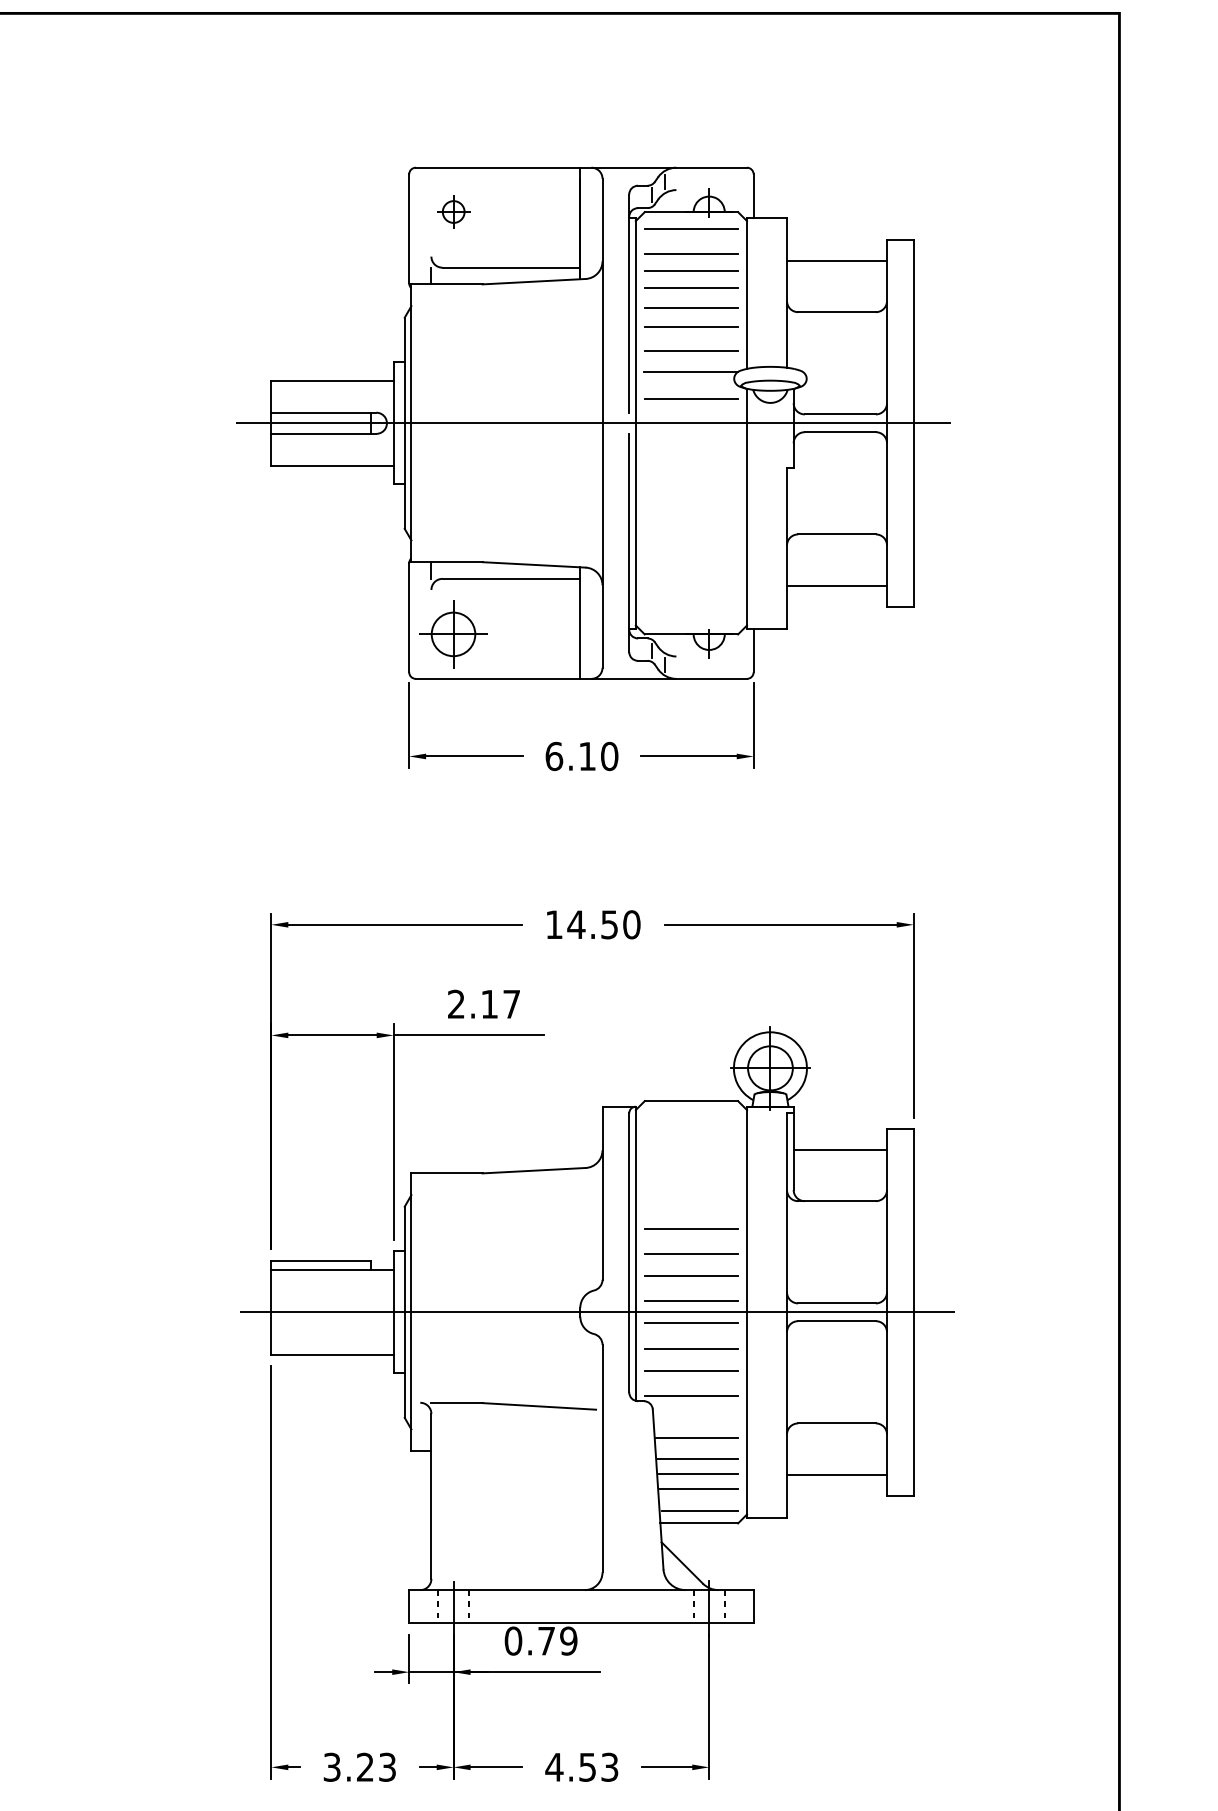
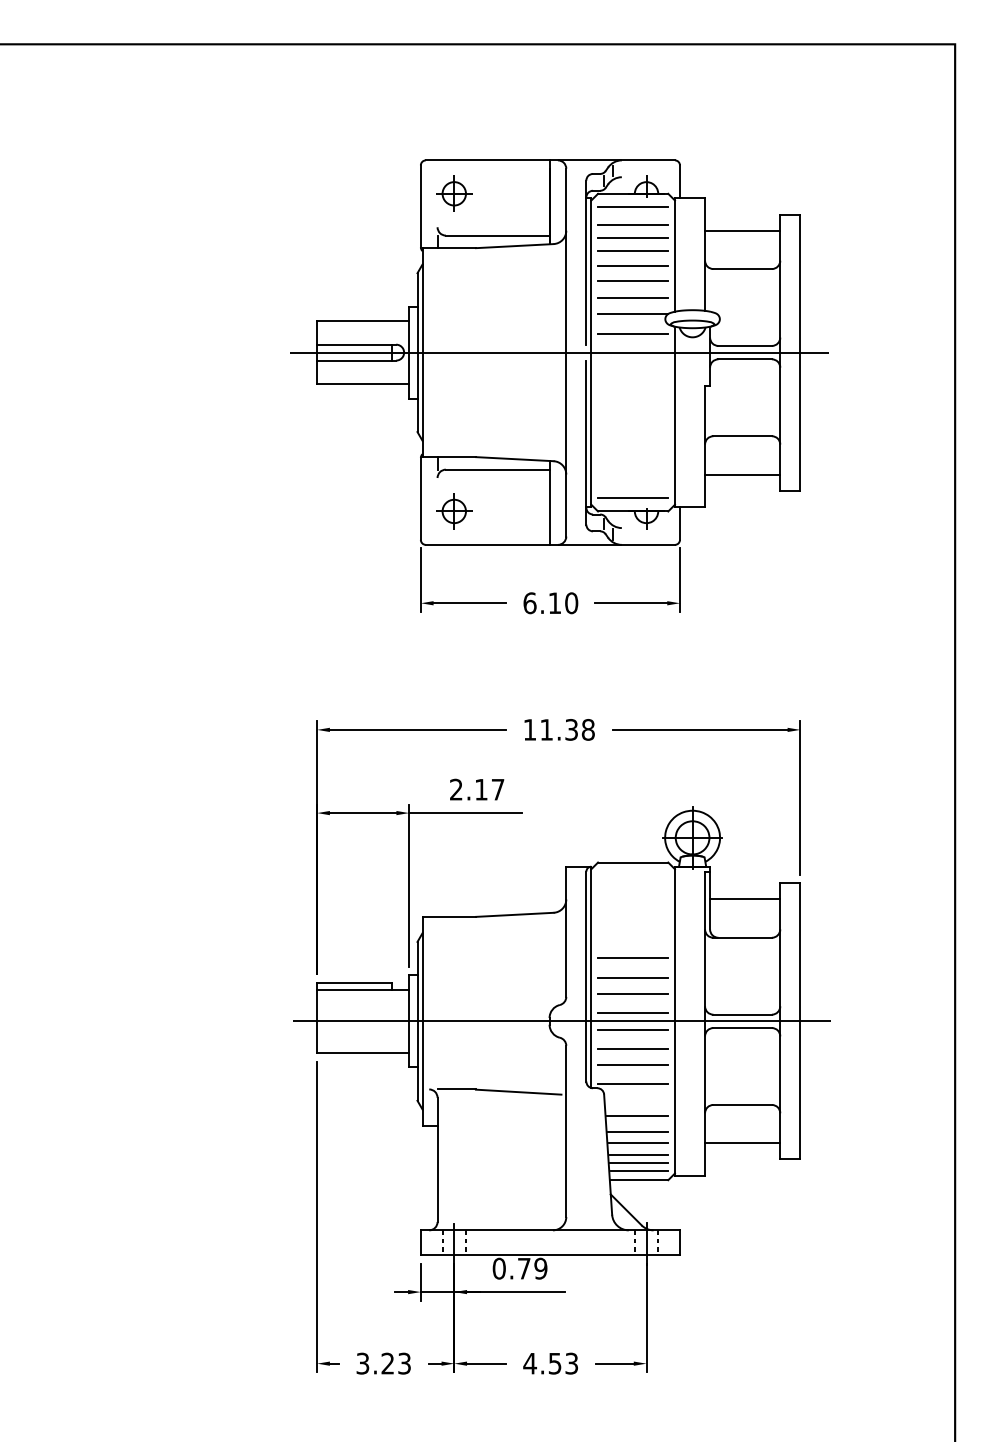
part: (453, 211) -> (454, 193), size x1.43
line: (691, 617) -> (633, 498), added
part: (453, 634) -> (454, 511), size x0.71
text: (602, 924) -> (566, 729), 14.50 -> 11.38
line: (699, 1499) -> (639, 1162), added

